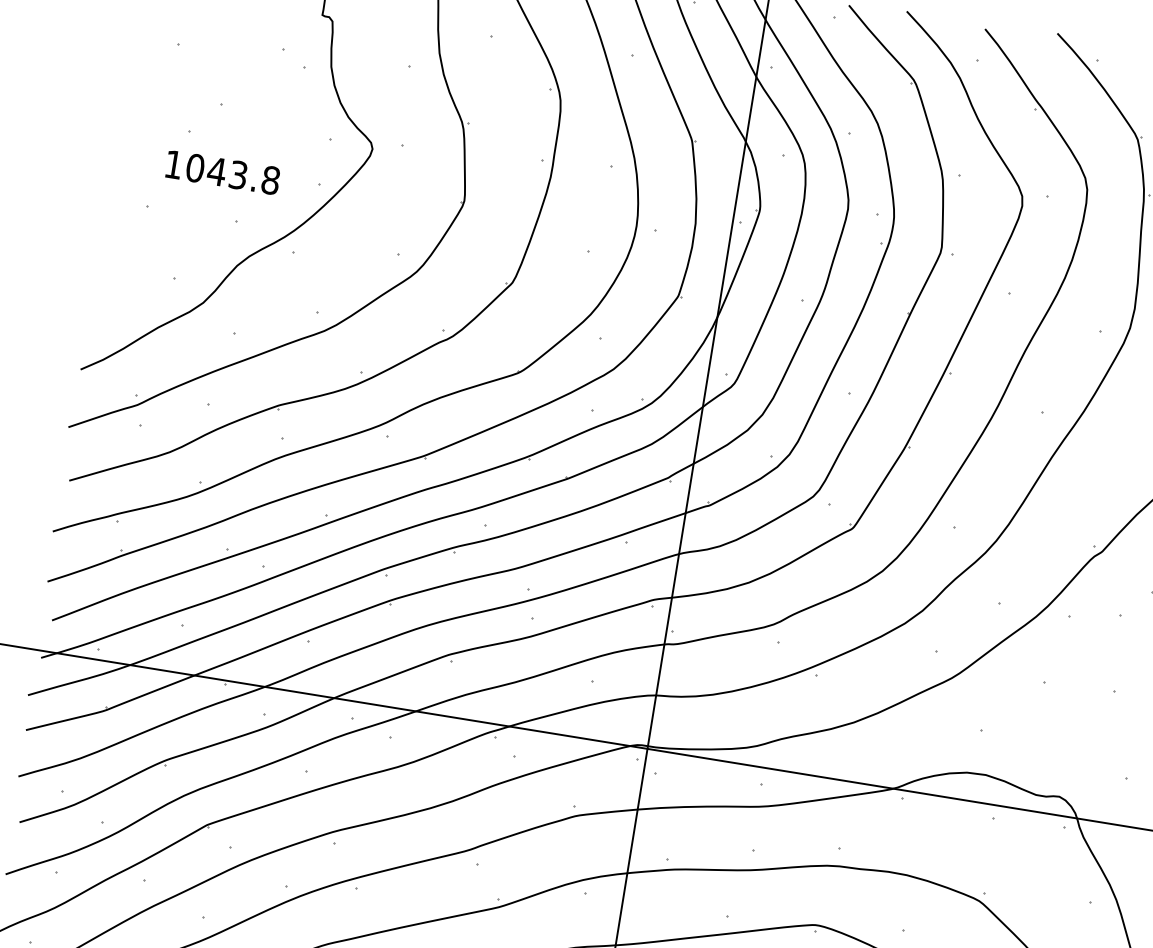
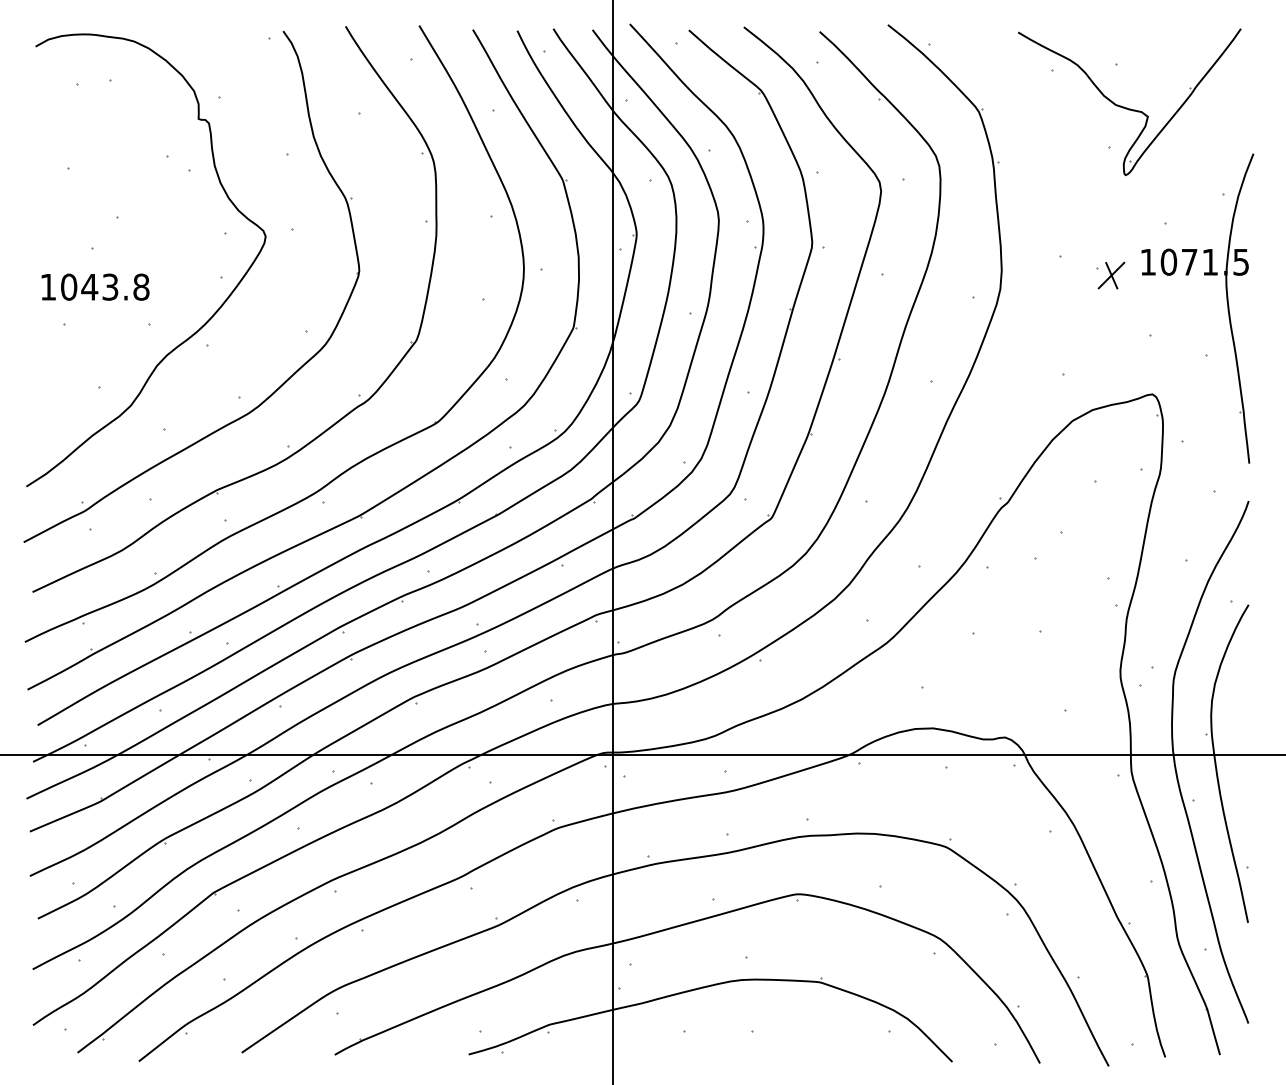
text: (223, 171) -> (95, 286), moved

